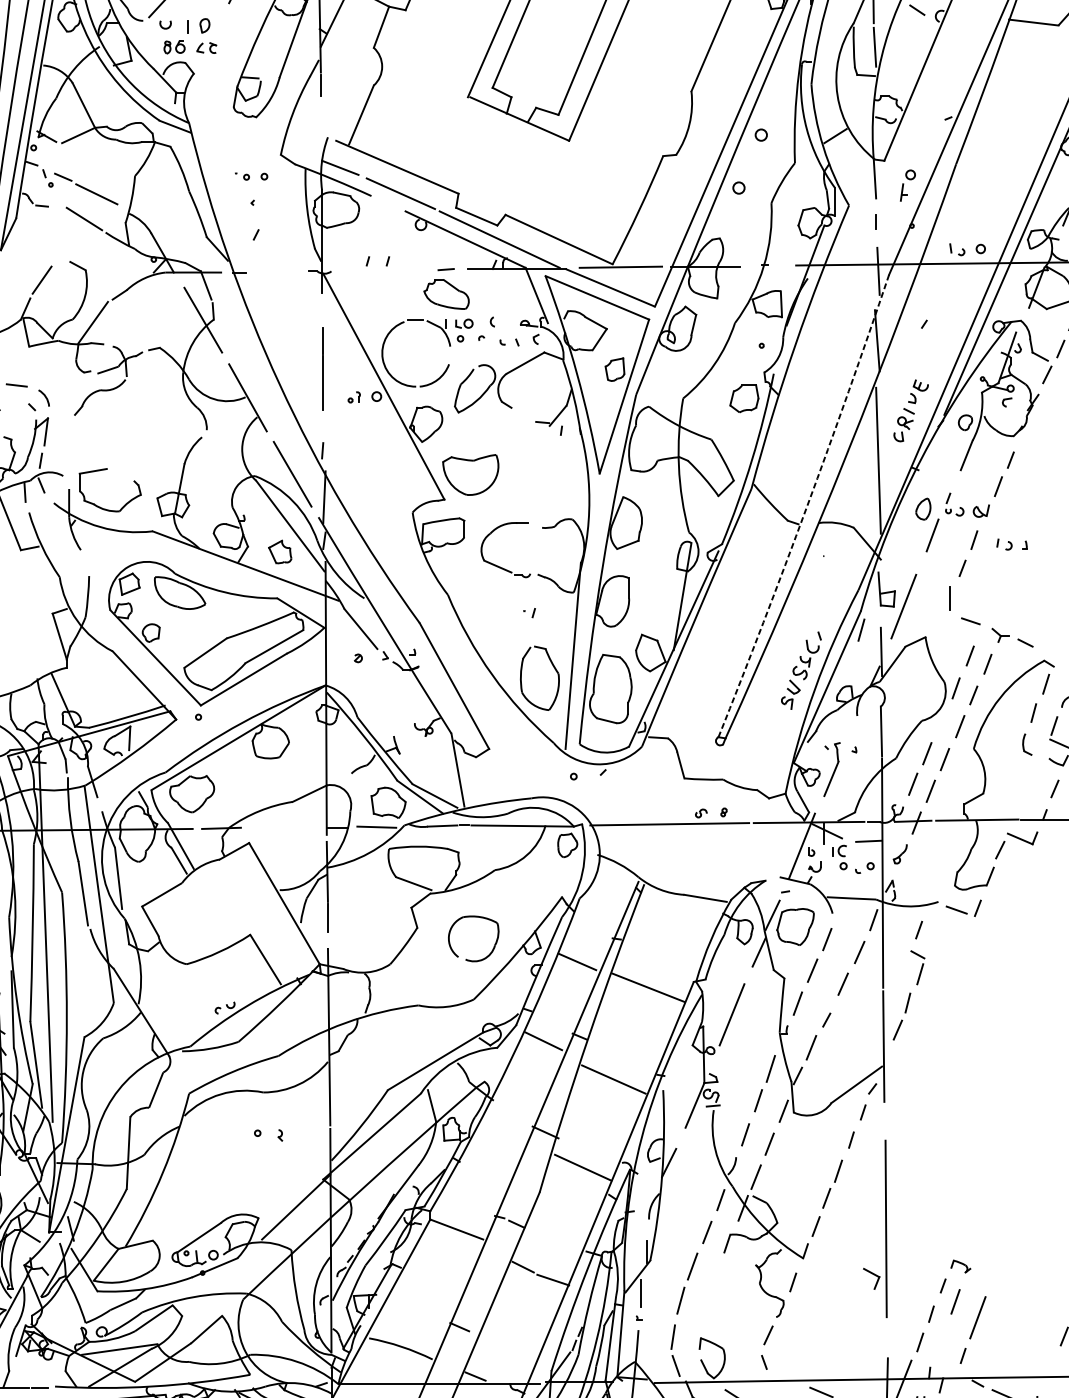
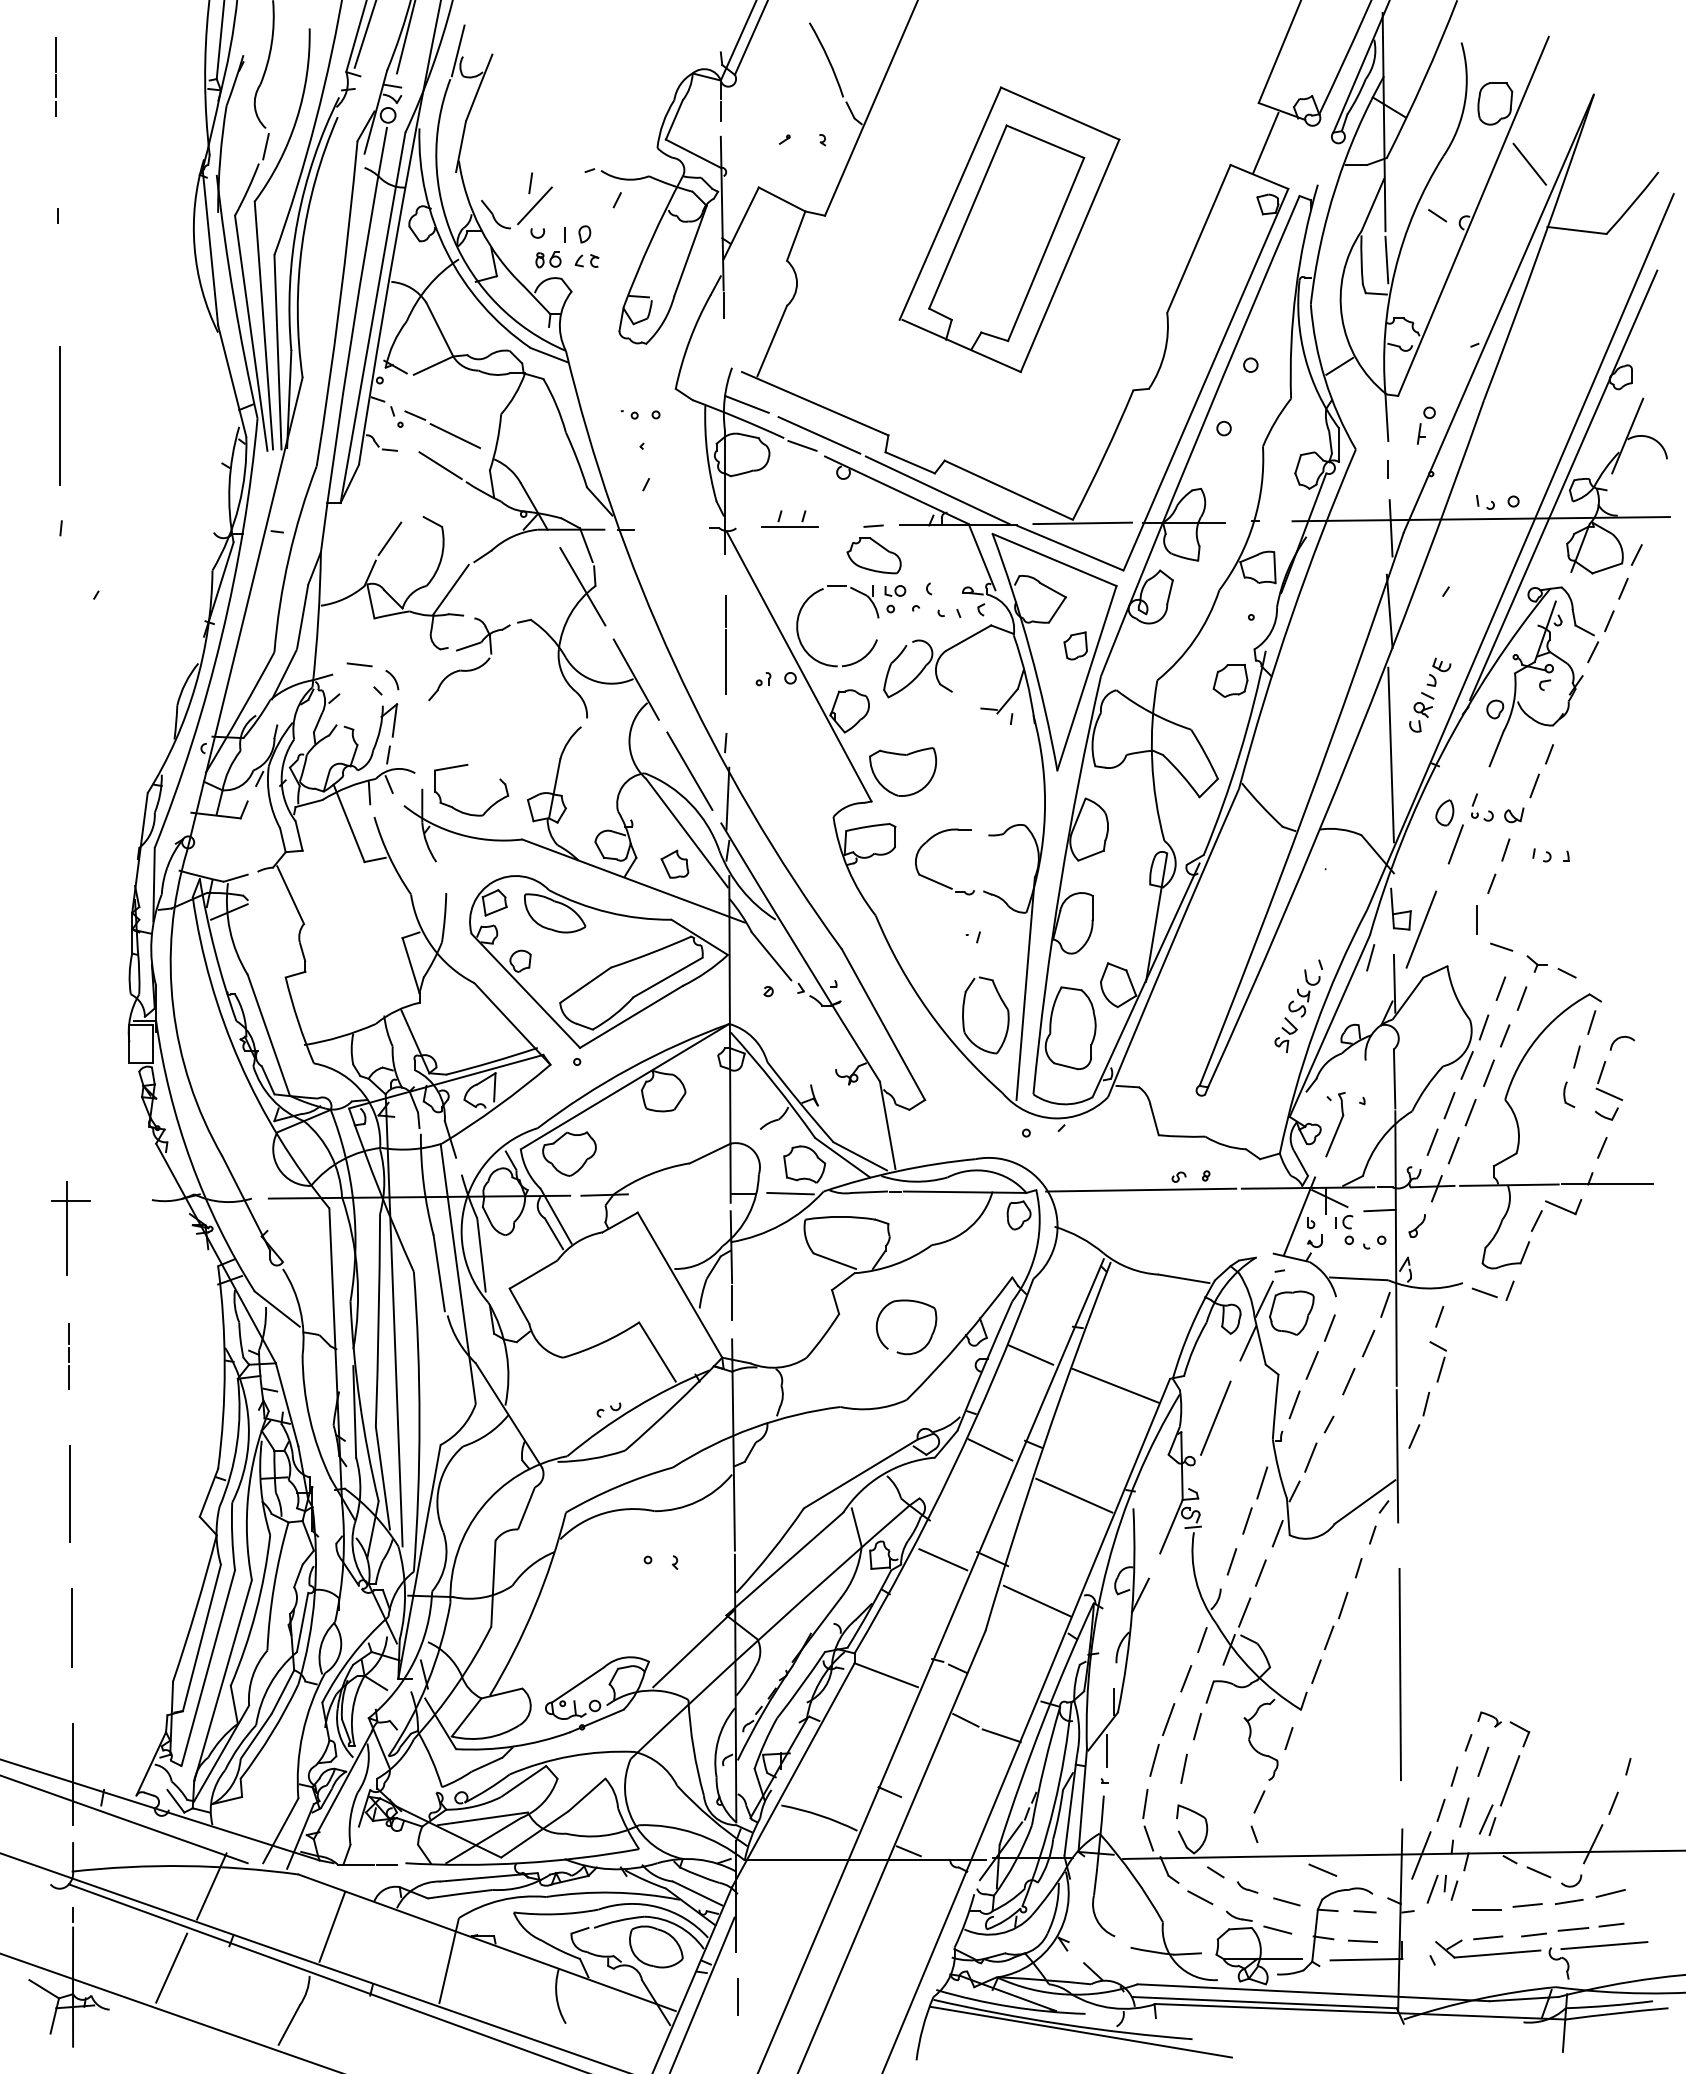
line: (386, 202) -> (802, 445), added
line: (375, 269) -> (789, 526), added
arc: (806, 507) -> (1305, 810), dashed -> solid
line: (941, 720) -> (1466, 1065), added
line: (504, 1132) -> (943, 1559), added
line: (716, 1272) -> (1197, 1726), added
part: (871, 1279) -> (1519, 1734), moved
line: (705, 1307) -> (1183, 1768), added
line: (939, 1344) -> (1464, 1812), added
line: (957, 1350) -> (1485, 1819), added
line: (1047, 1370) -> (1593, 1844), added

